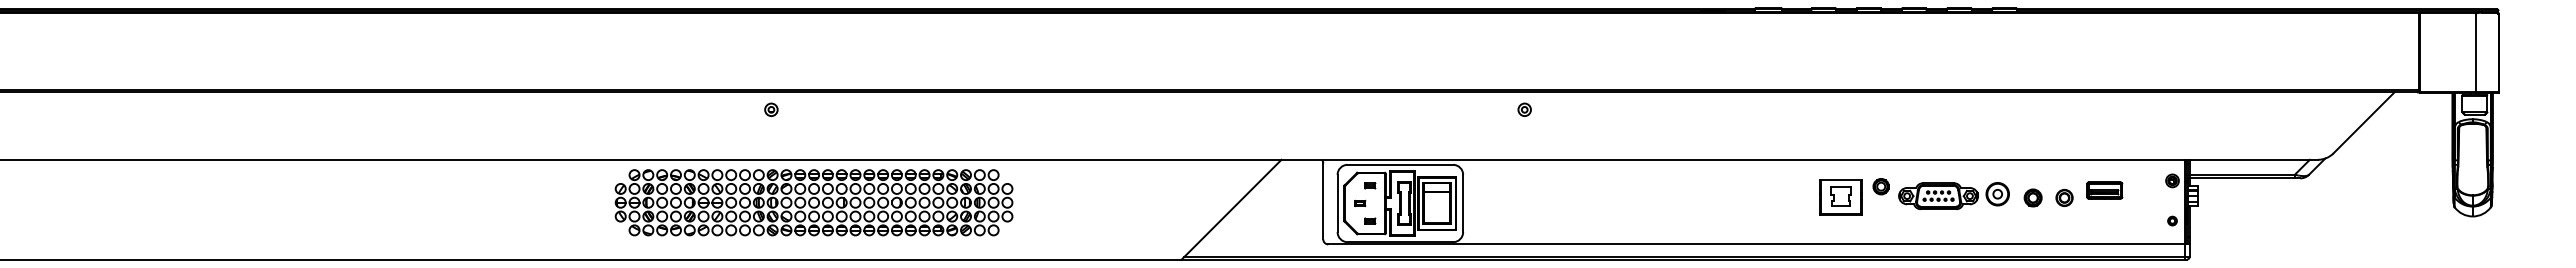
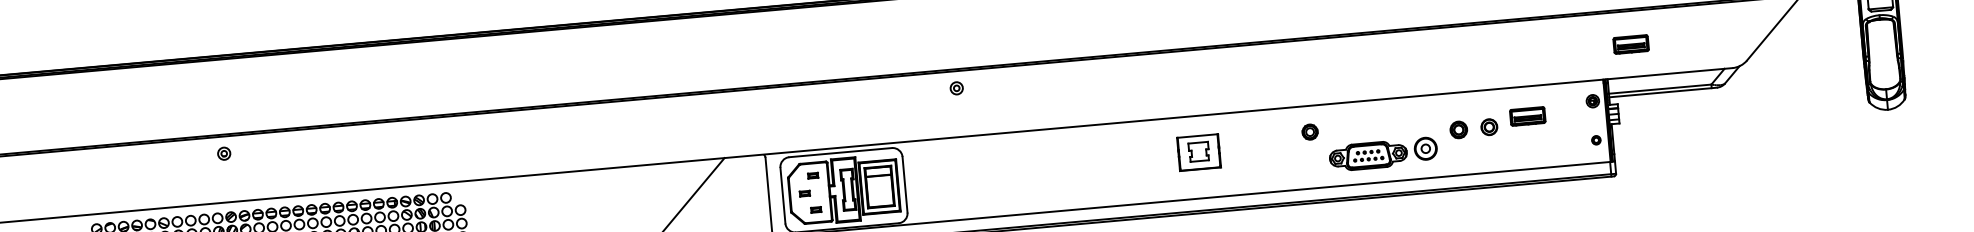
part: (2216, 126) -> (1630, 44), added
part: (1953, 195) -> (1382, 153), moved
part: (1840, 197) -> (1198, 152), moved

